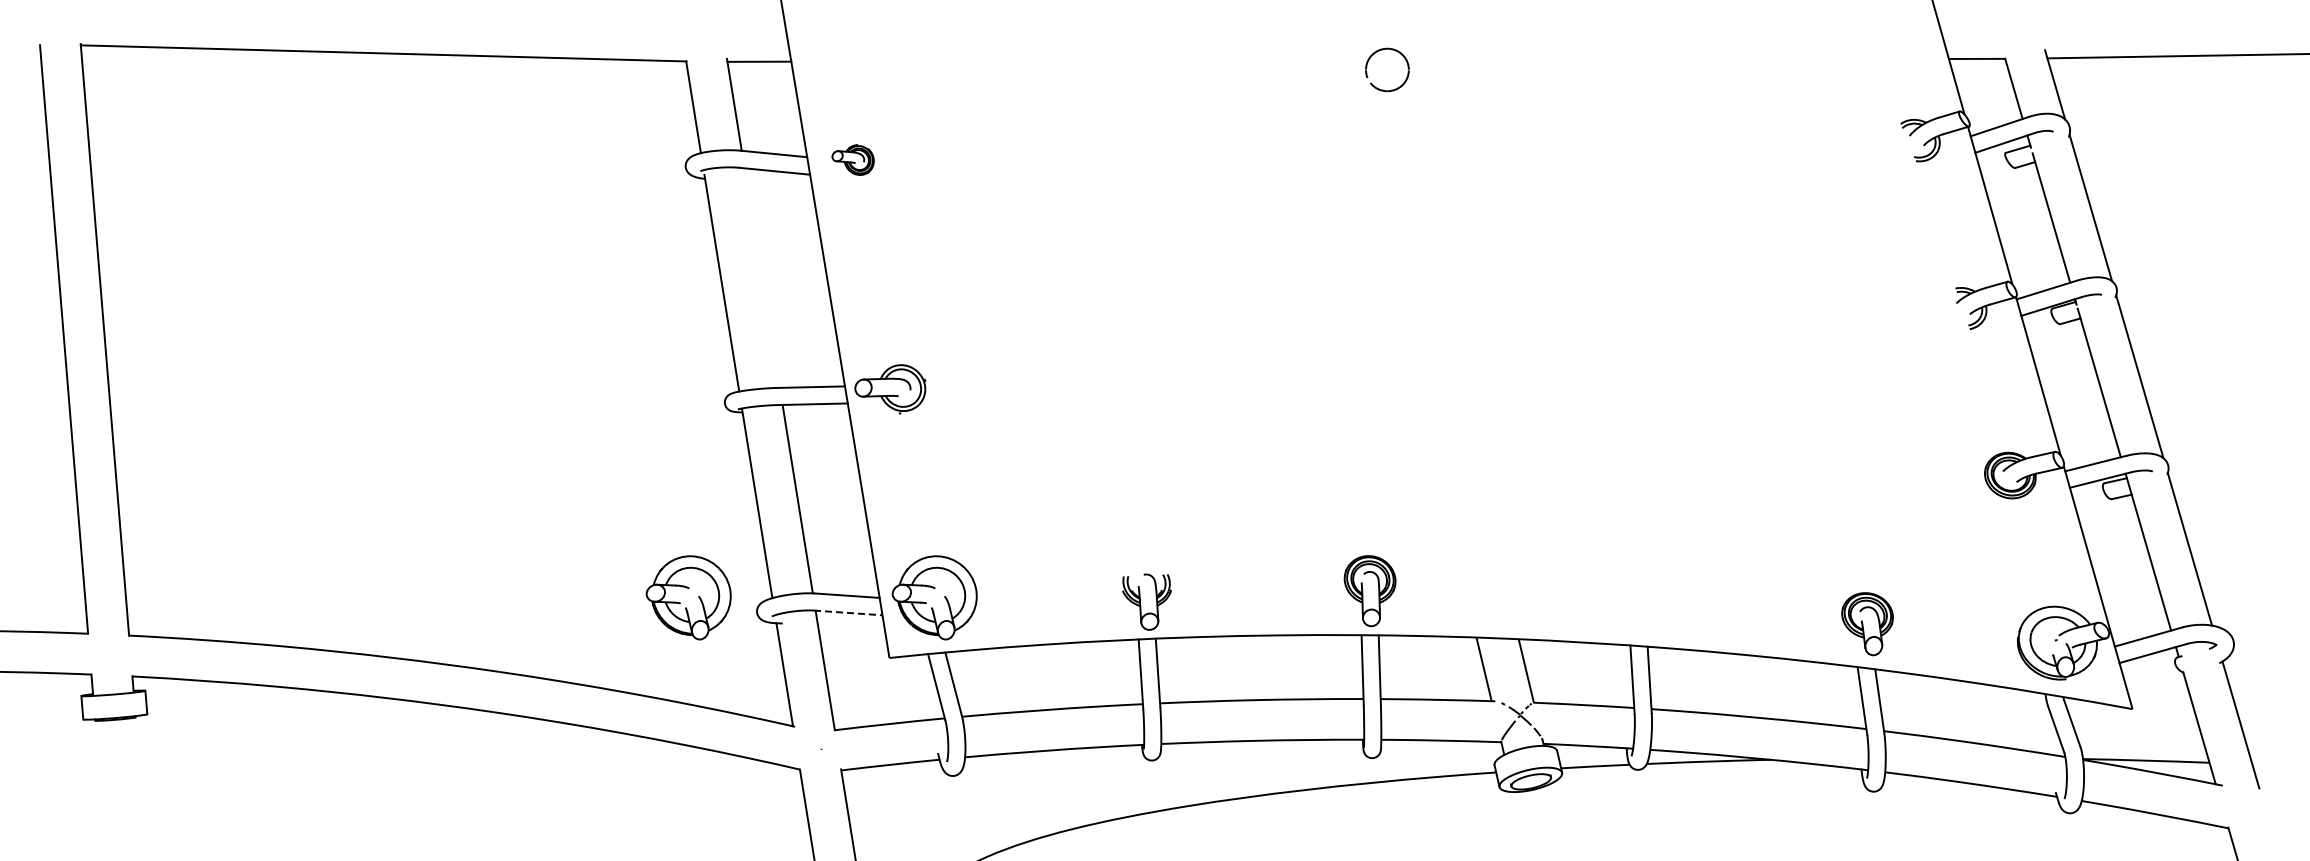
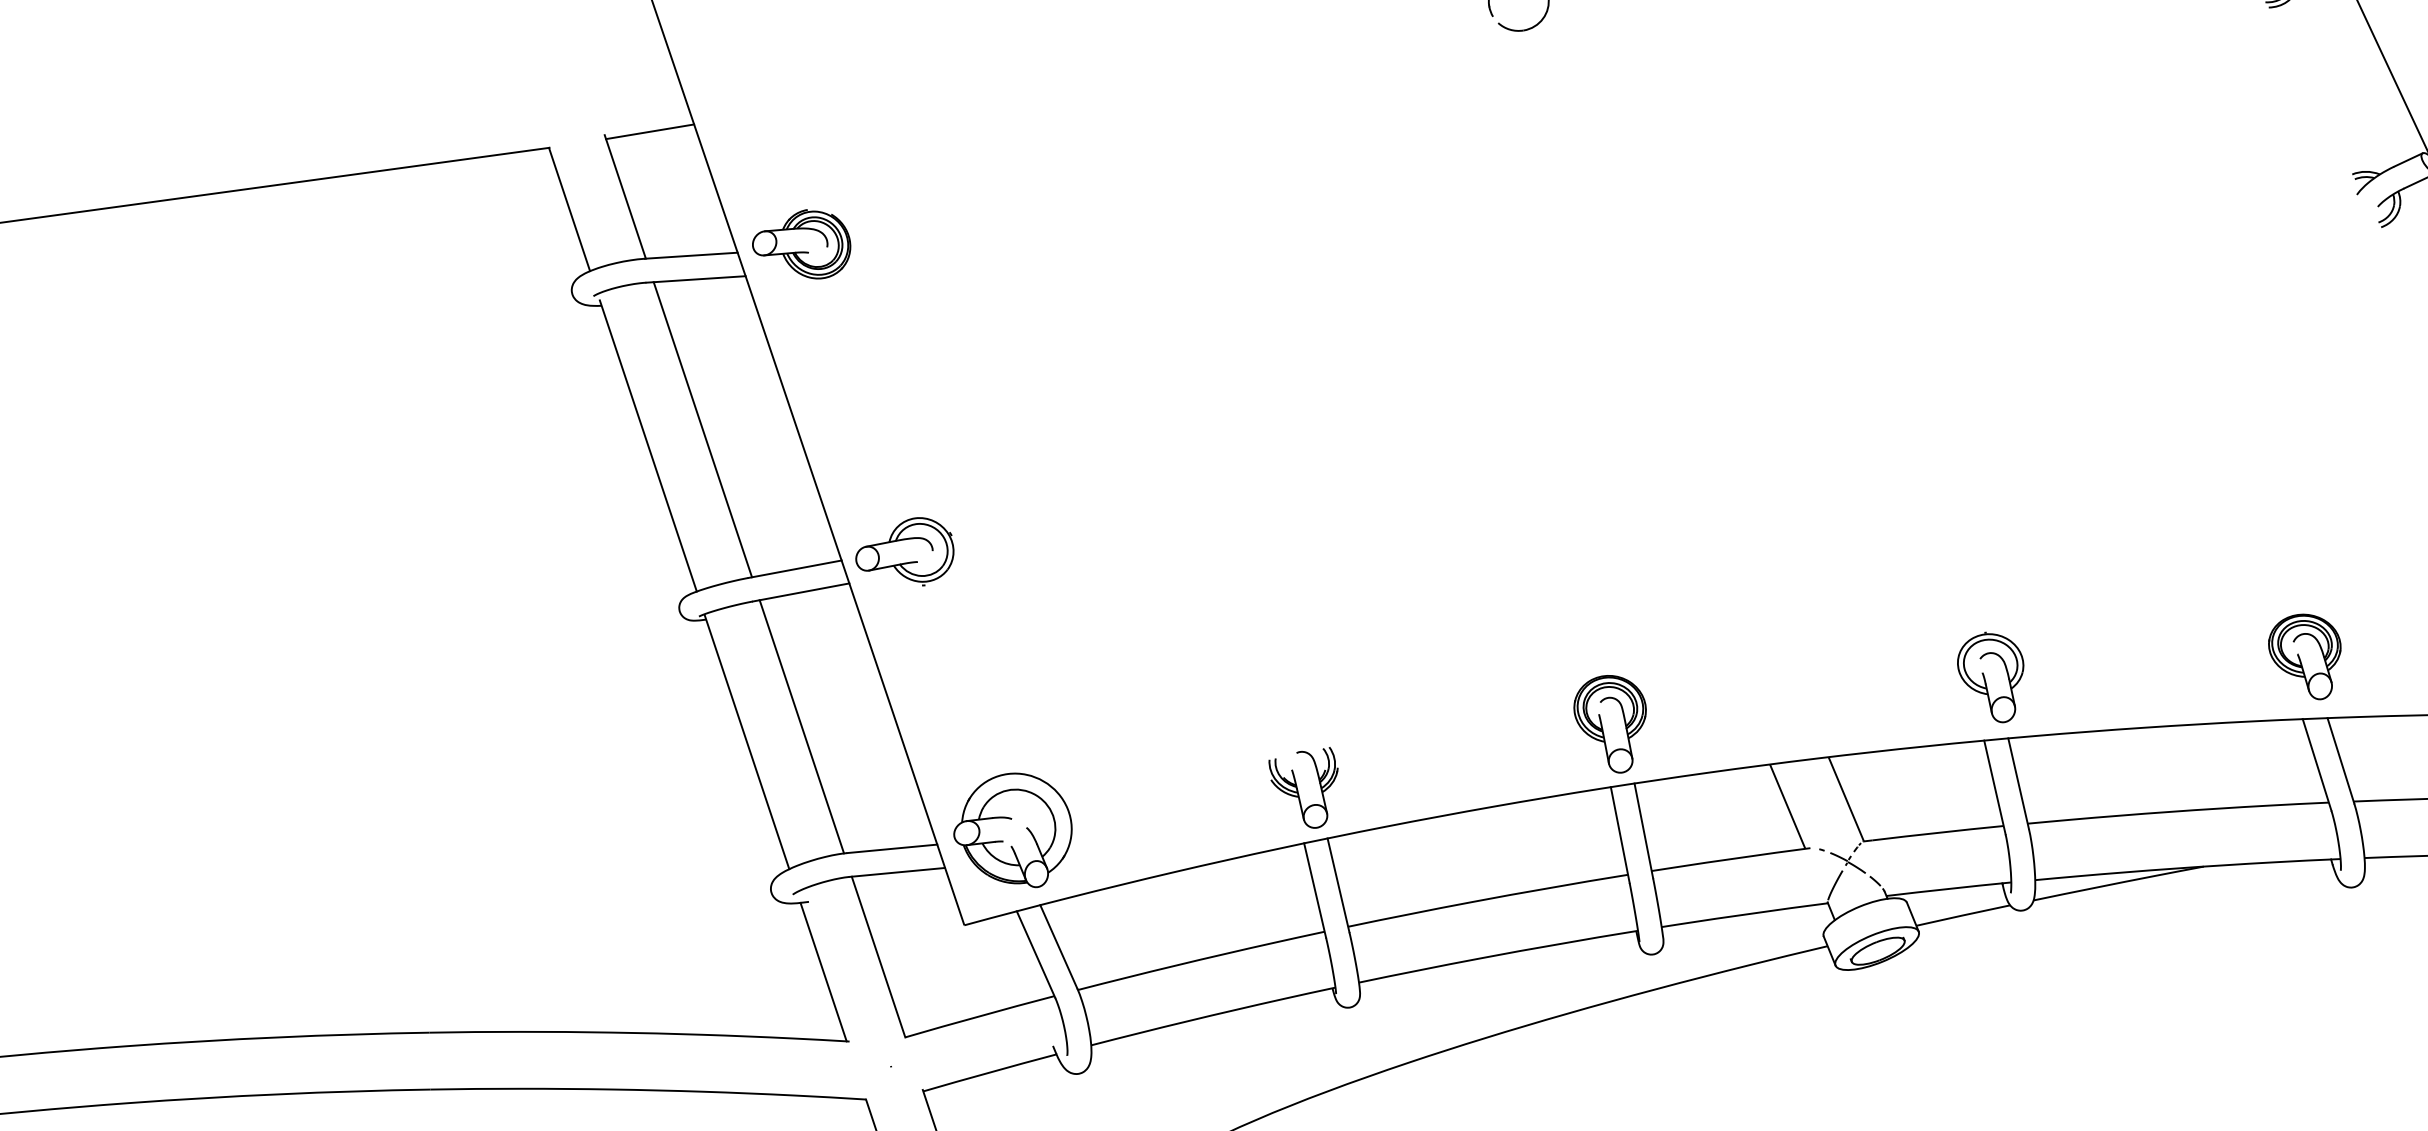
part: (852, 159) -> (800, 245), size x1.67
line: (761, 277) -> (701, 429), added
part: (688, 597) -> (673, 887), removed
part: (1643, 601) -> (1992, 676), added
line: (848, 612) -> (897, 871), dashed -> solid

